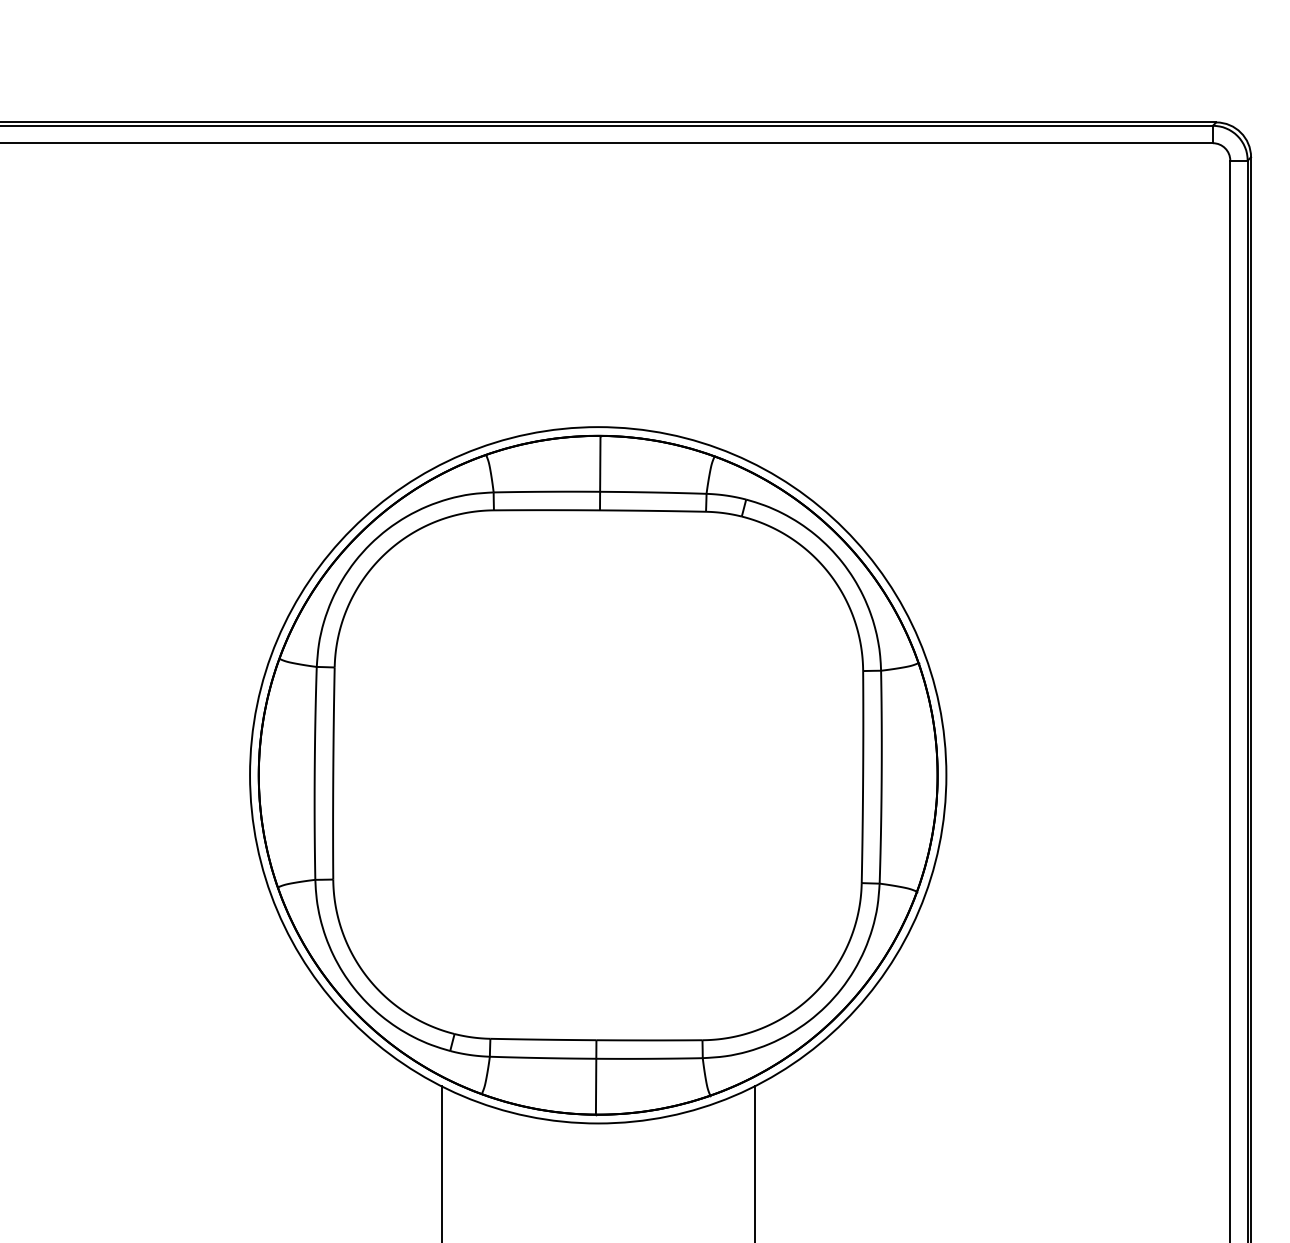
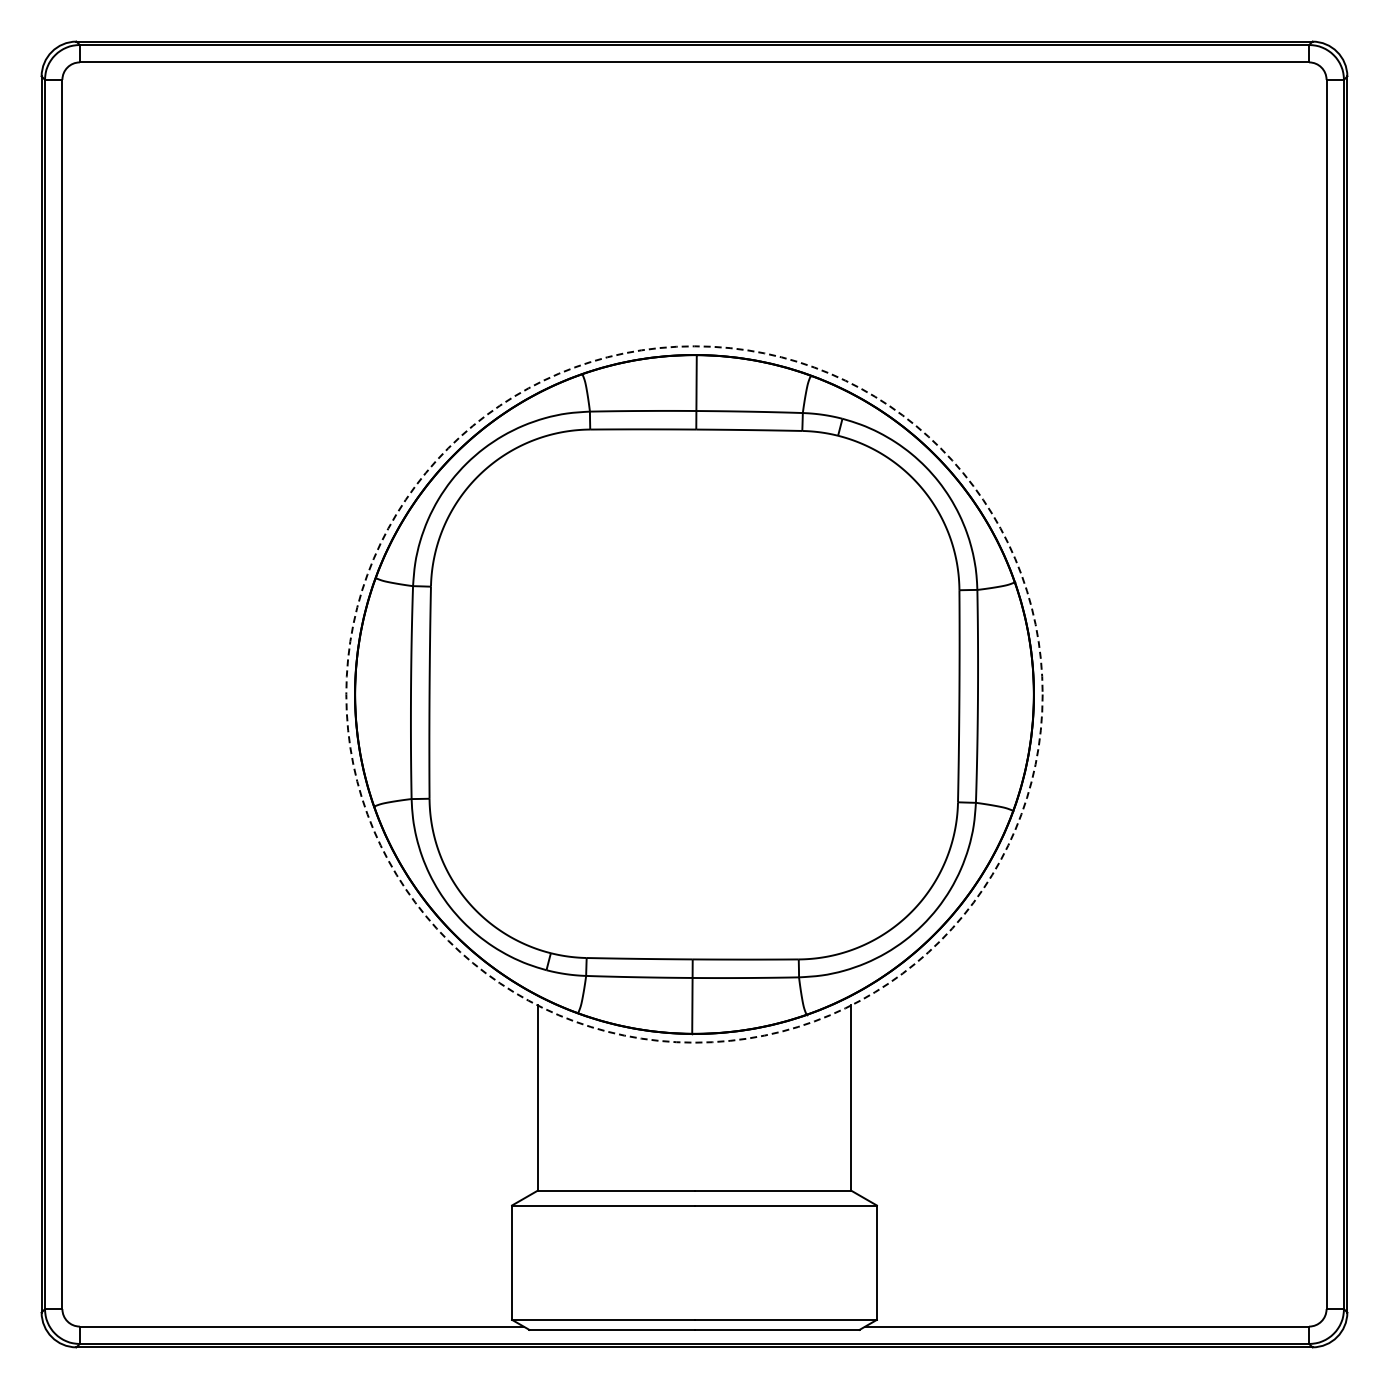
circle: (598, 775) -> (694, 694), solid -> dashed

